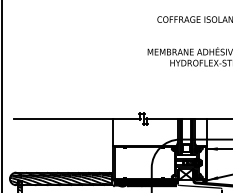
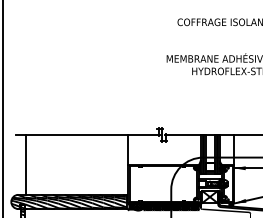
line: (22, 145) -> (25, 164), added

